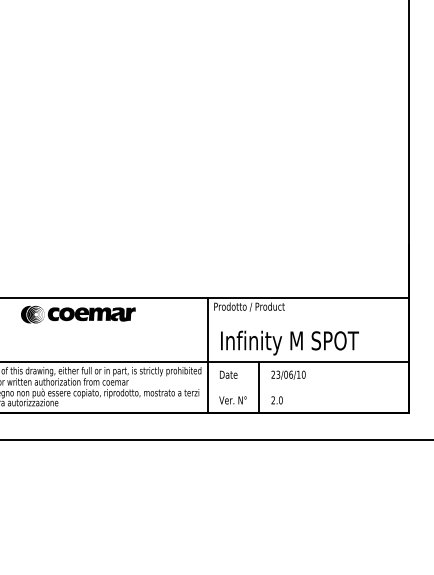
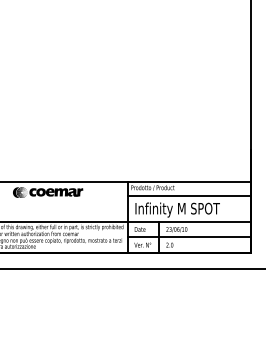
line: (307, 319) -> (188, 195), added
line: (307, 387) -> (188, 237), added

